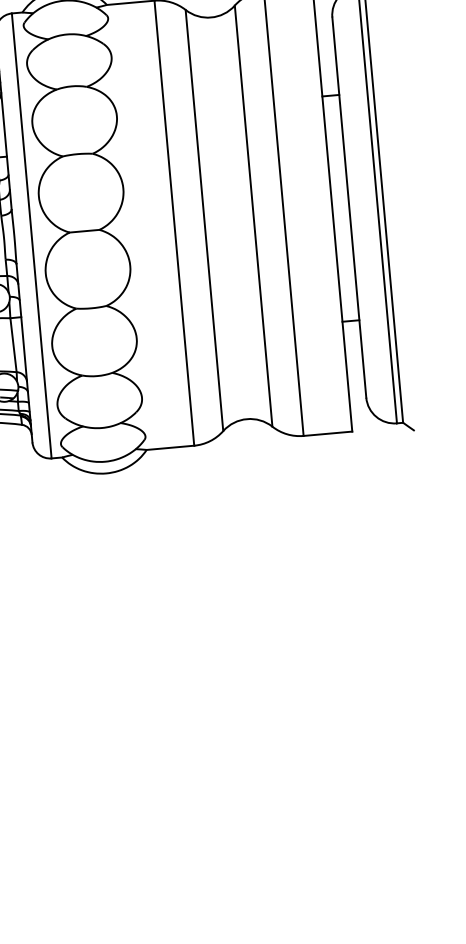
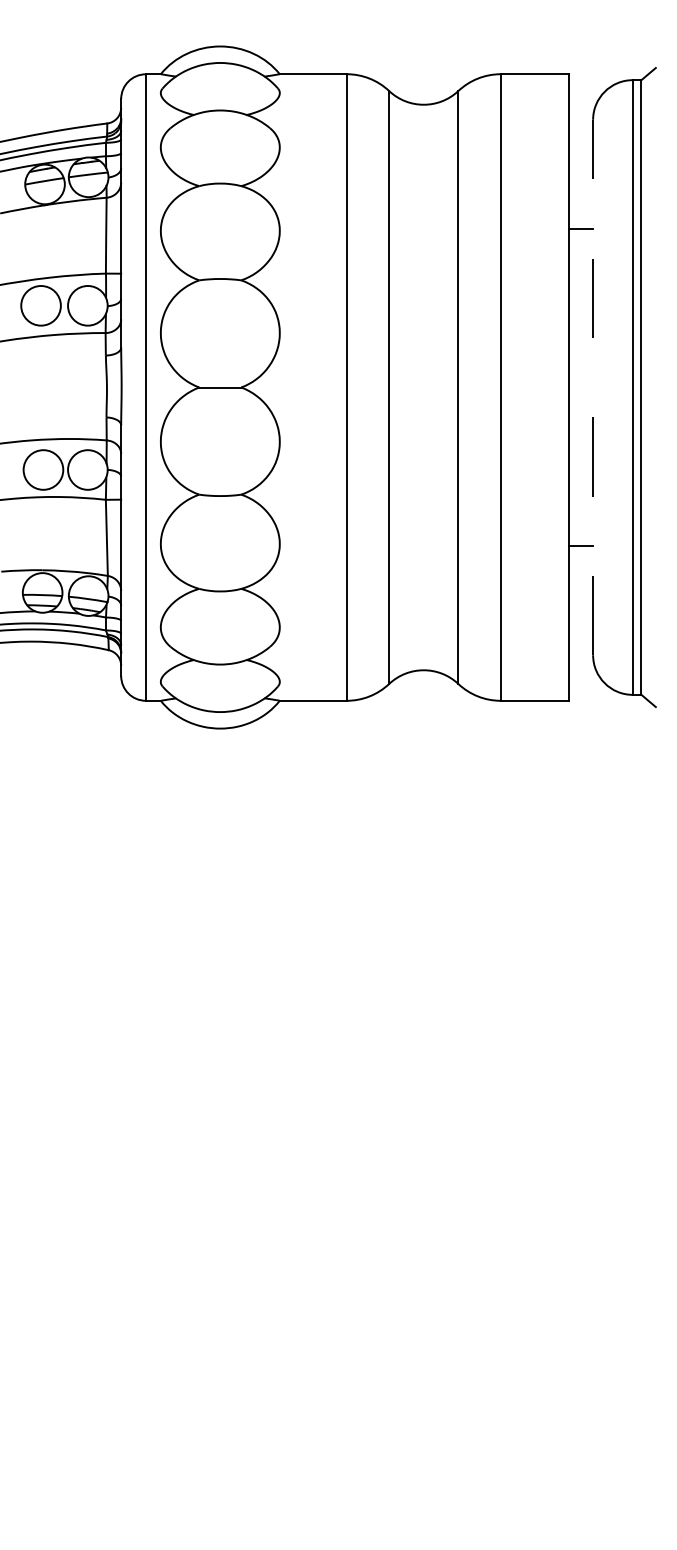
line: (349, 207) -> (593, 387), solid -> dashed

